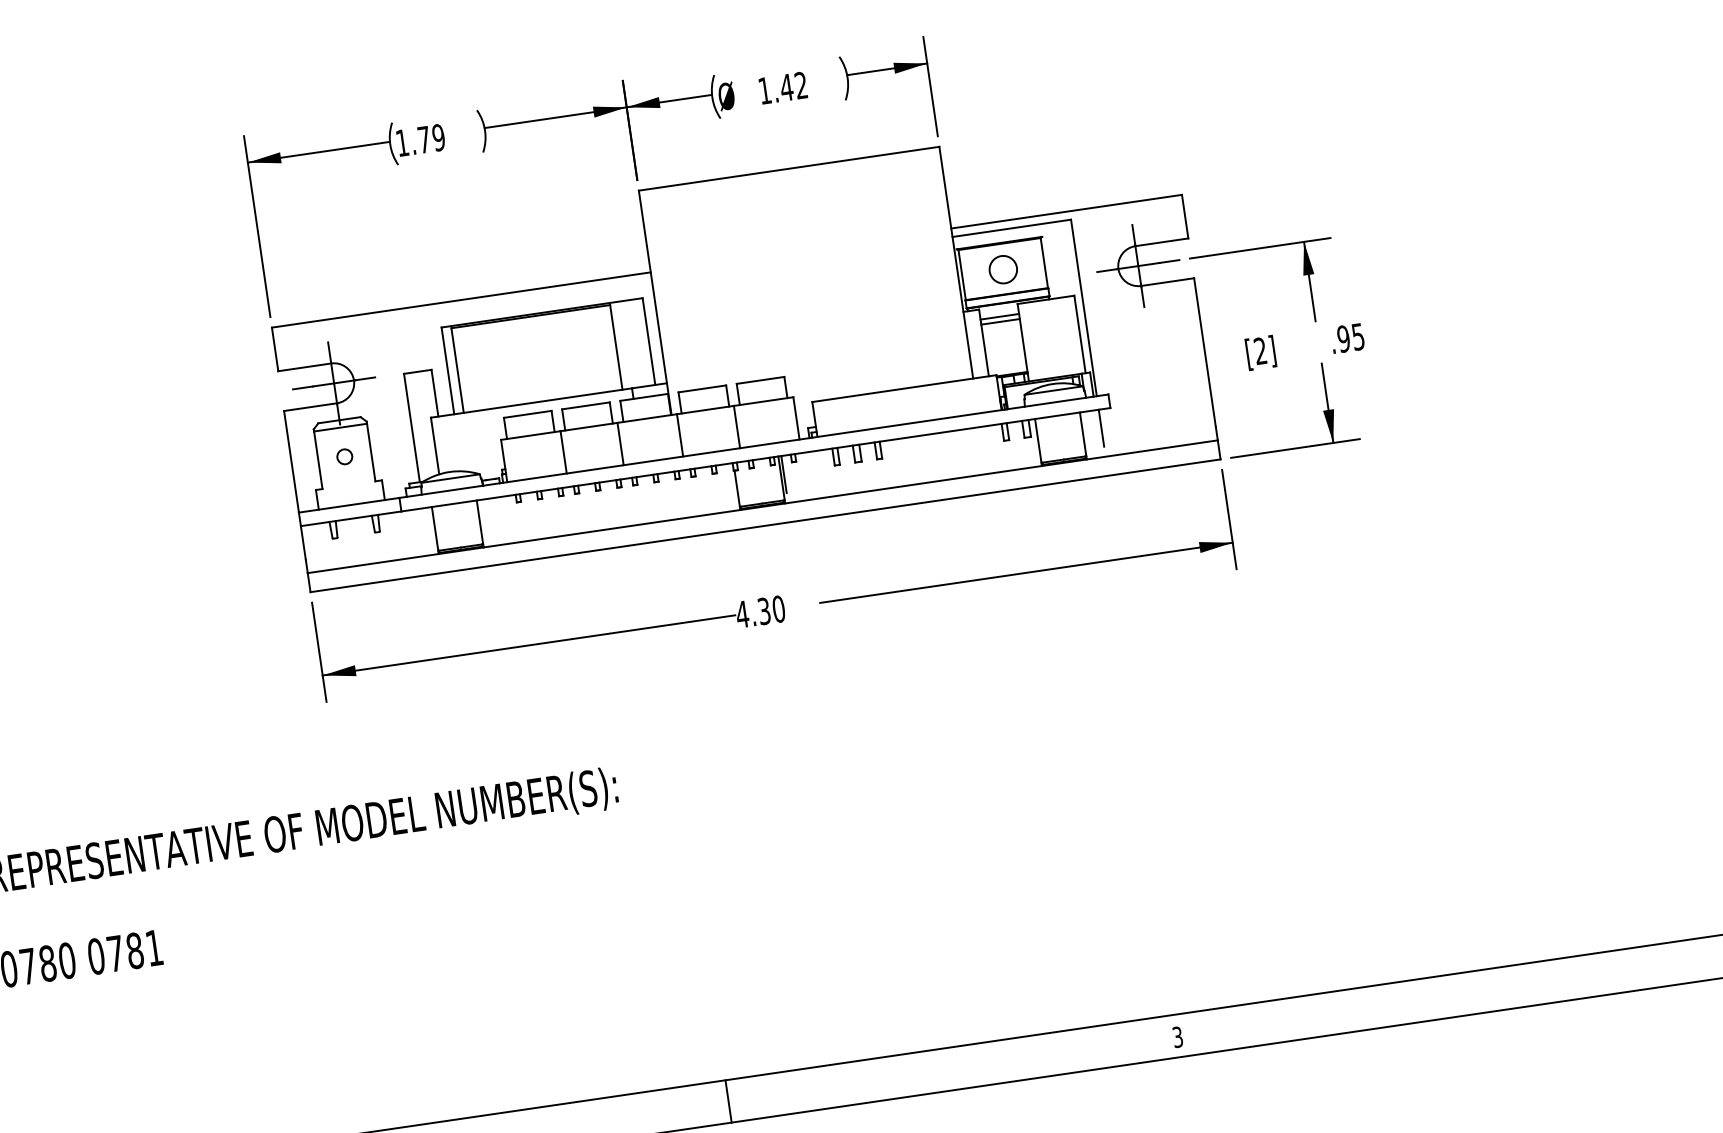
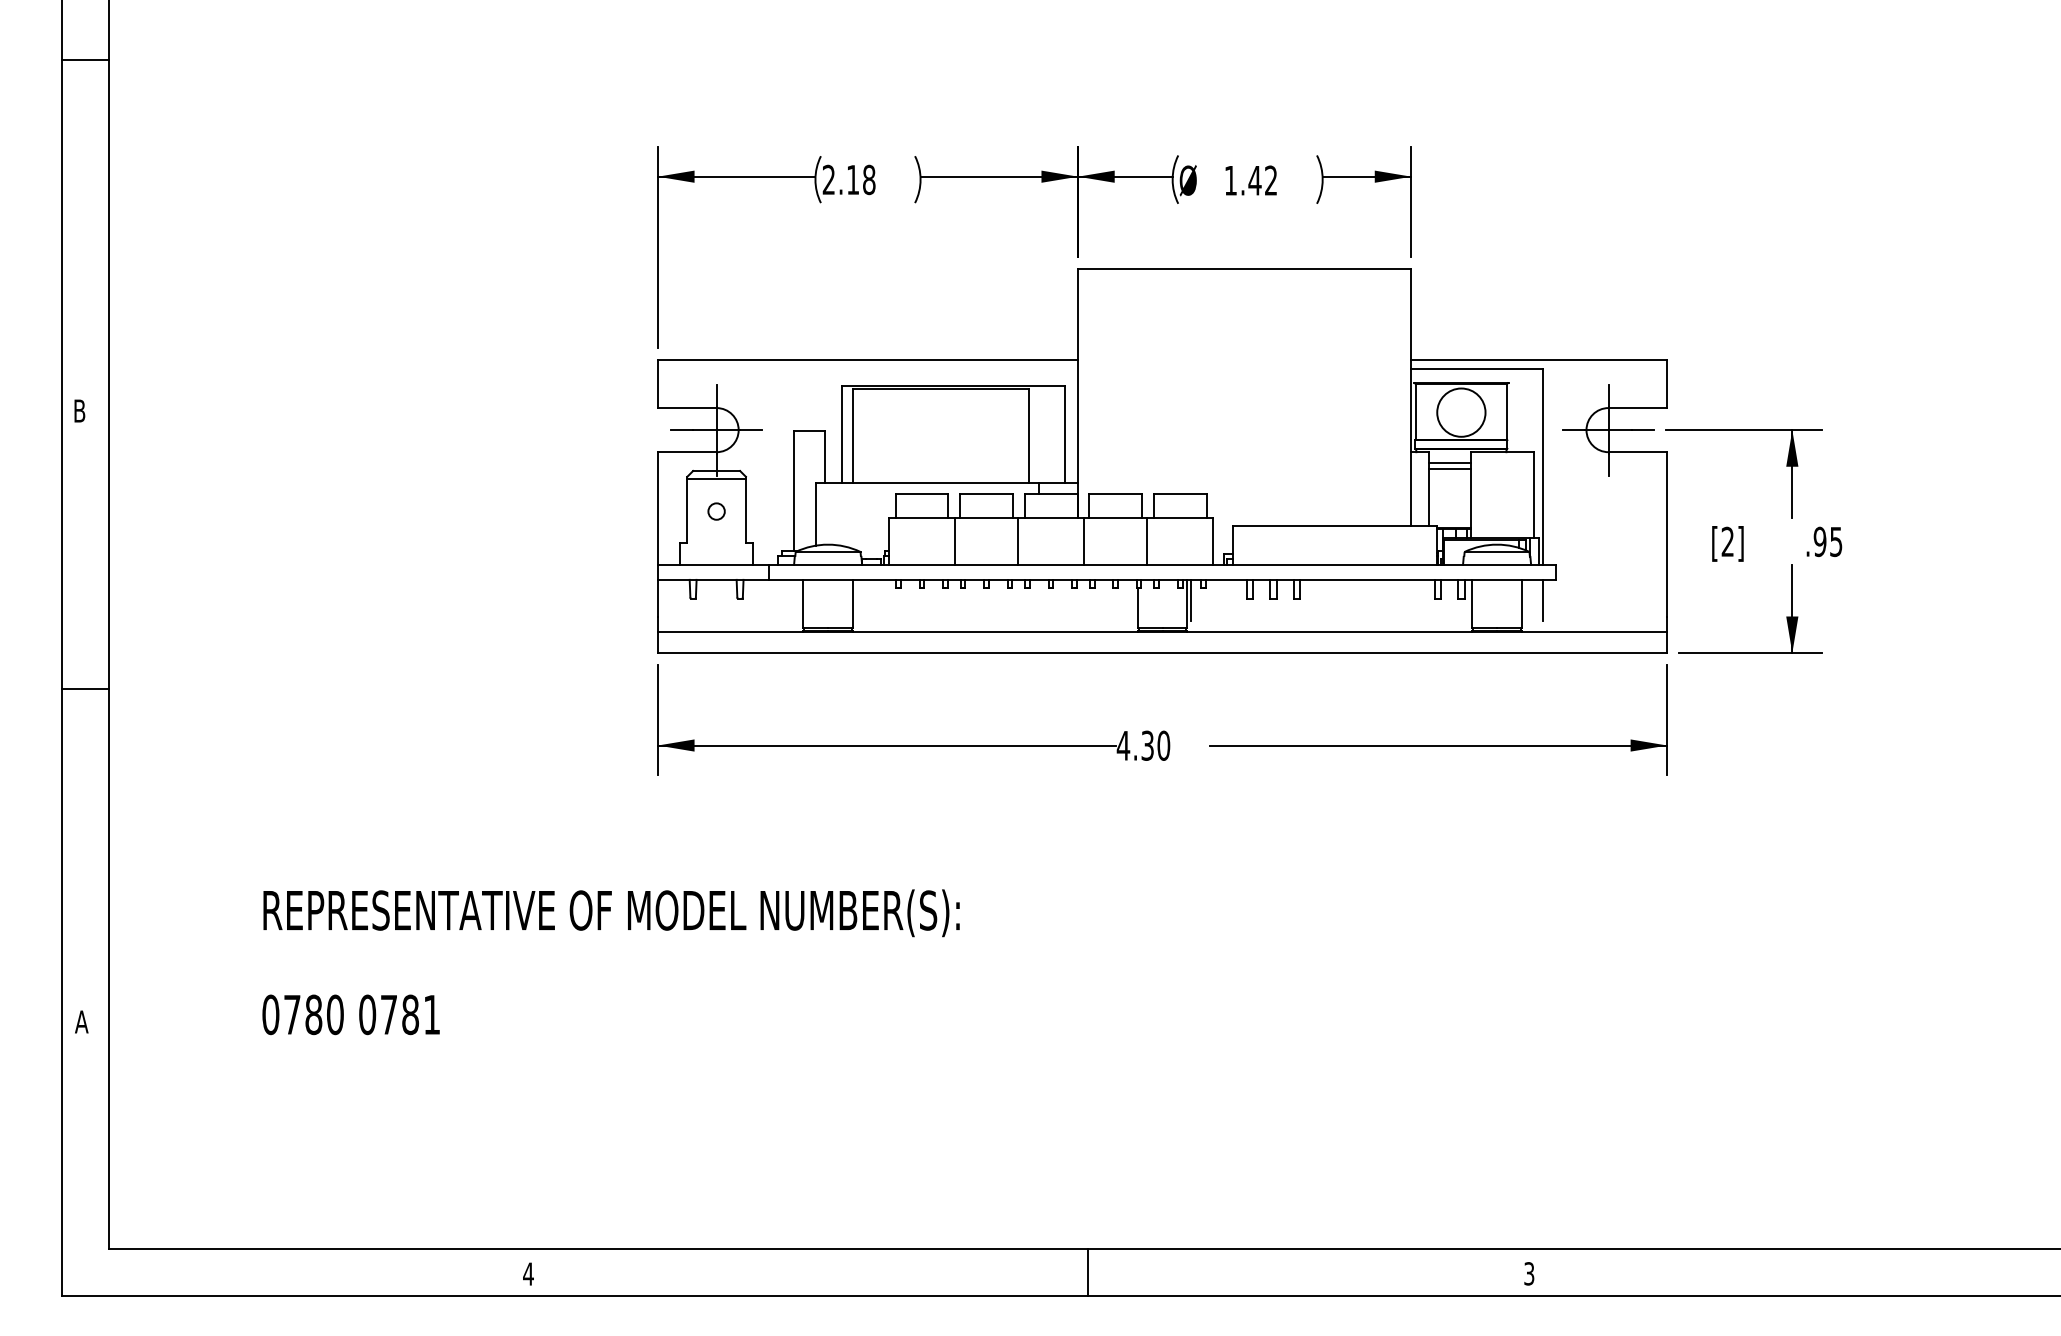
text: (420, 140) -> (848, 179), 1.79 -> 2.18
circle: (1003, 269) -> (1461, 412), size x1.6
line: (728, 1100) -> (1088, 1271), moved

